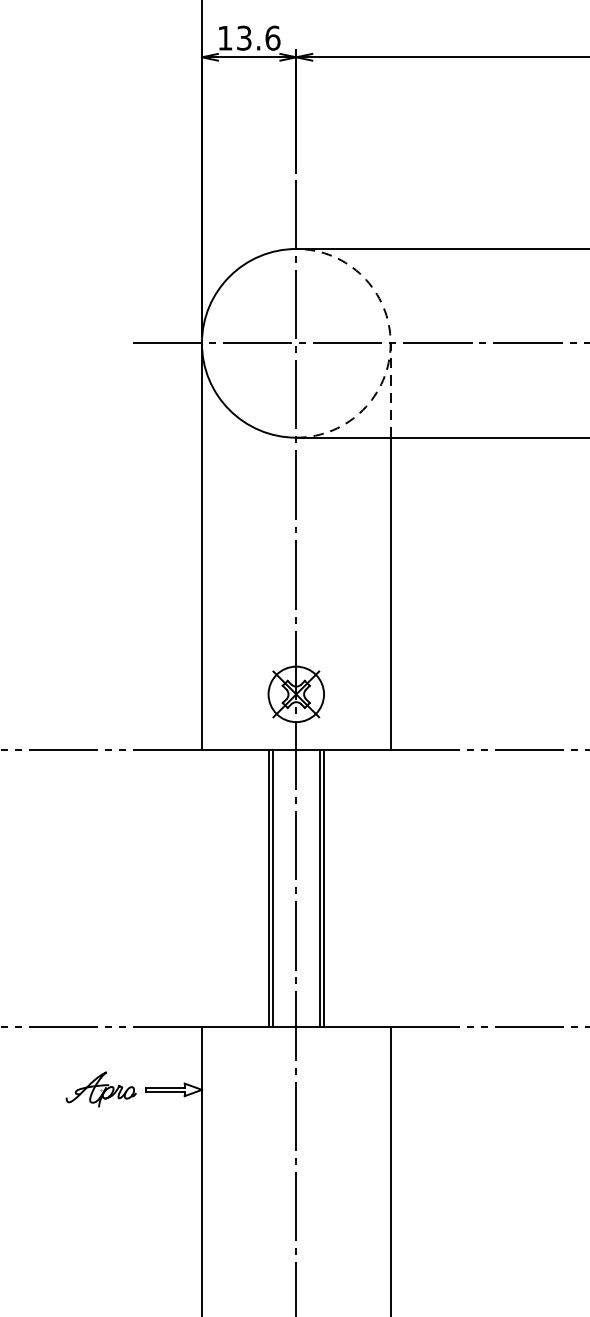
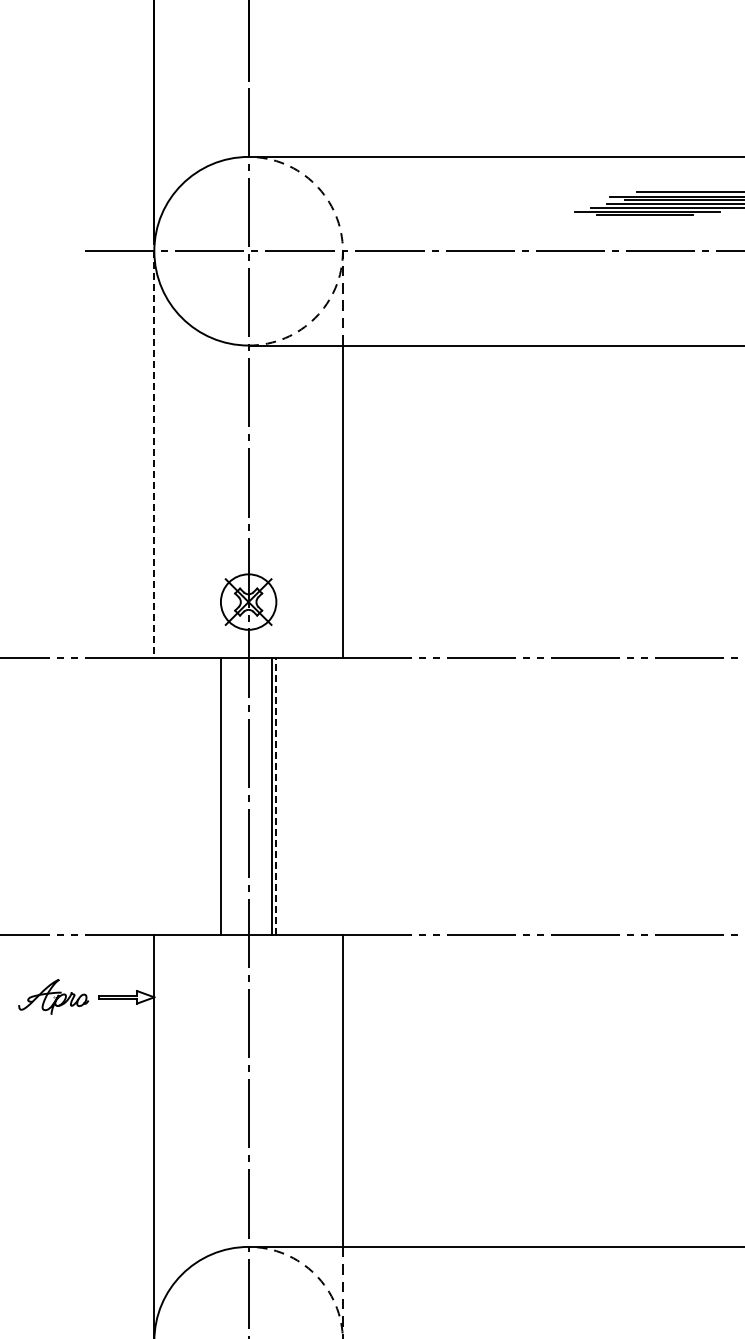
line: (202, 546) -> (154, 454), solid -> dashed
line: (273, 887) -> (225, 795), removed
line: (324, 888) -> (276, 796), solid -> dashed

